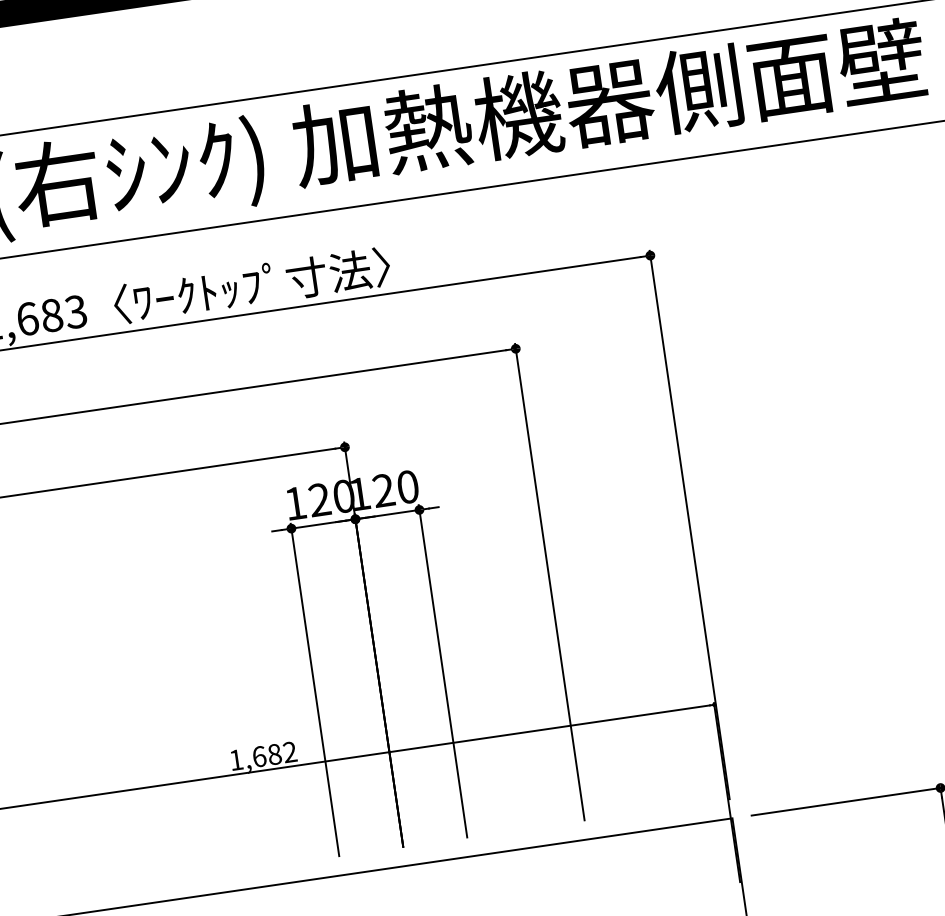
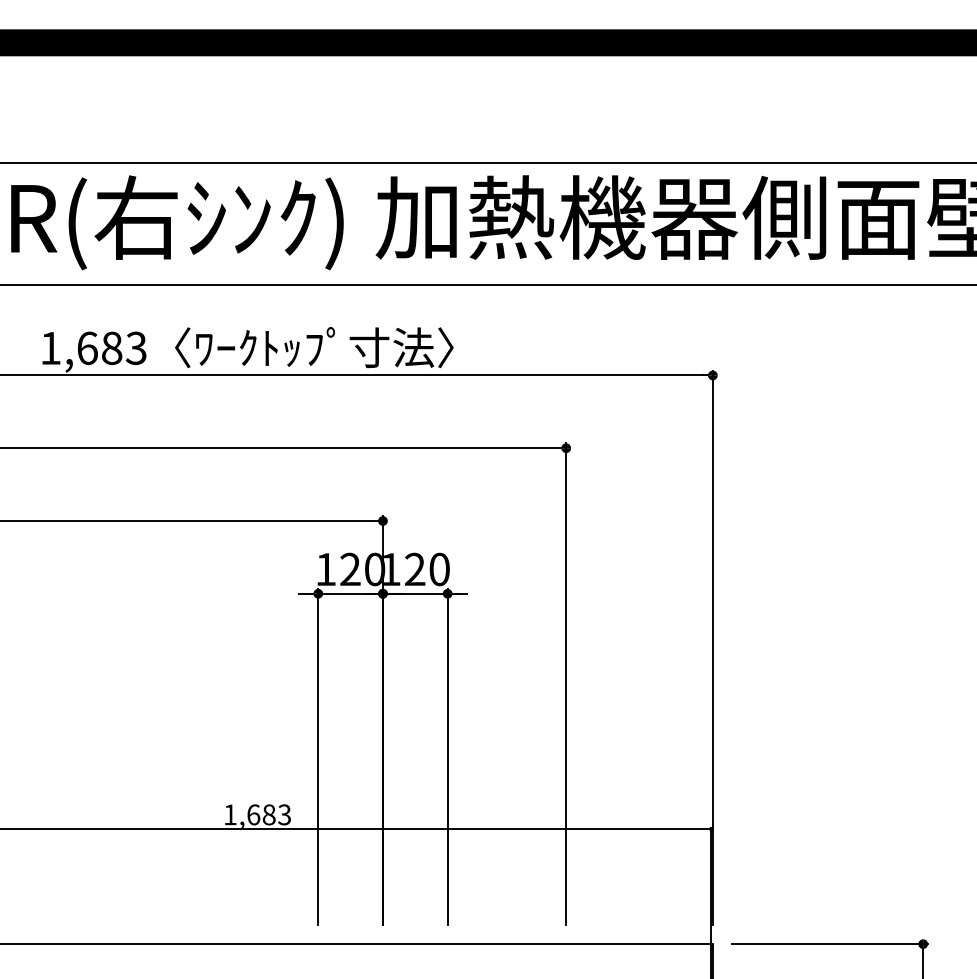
text: (289, 751) -> (284, 814), 1,682 -> 1,683

